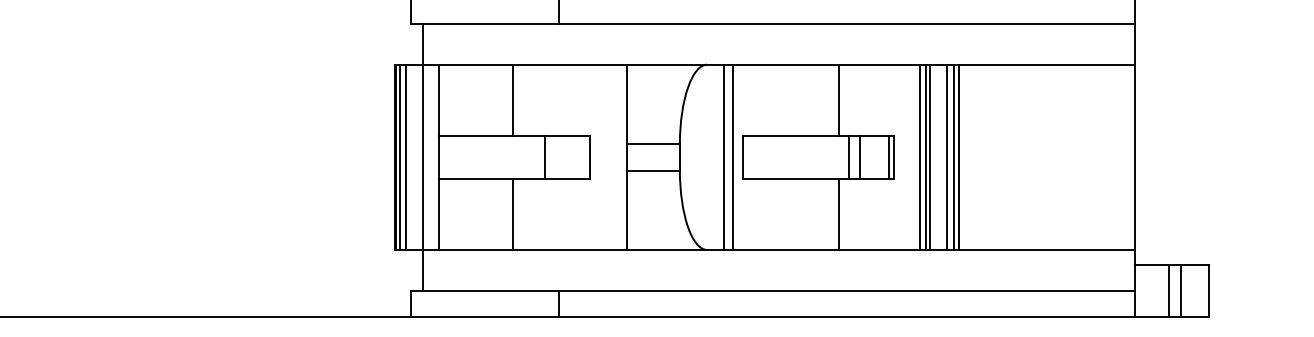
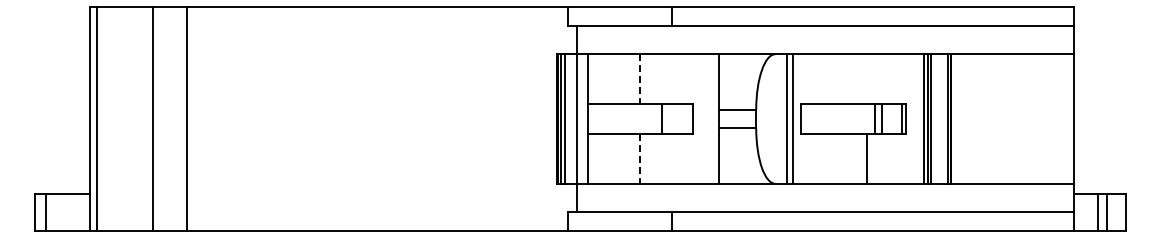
line: (512, 100) -> (639, 79), solid -> dashed
line: (839, 100) -> (867, 79), removed
line: (946, 156) -> (942, 118), removed
line: (512, 213) -> (639, 158), solid -> dashed

